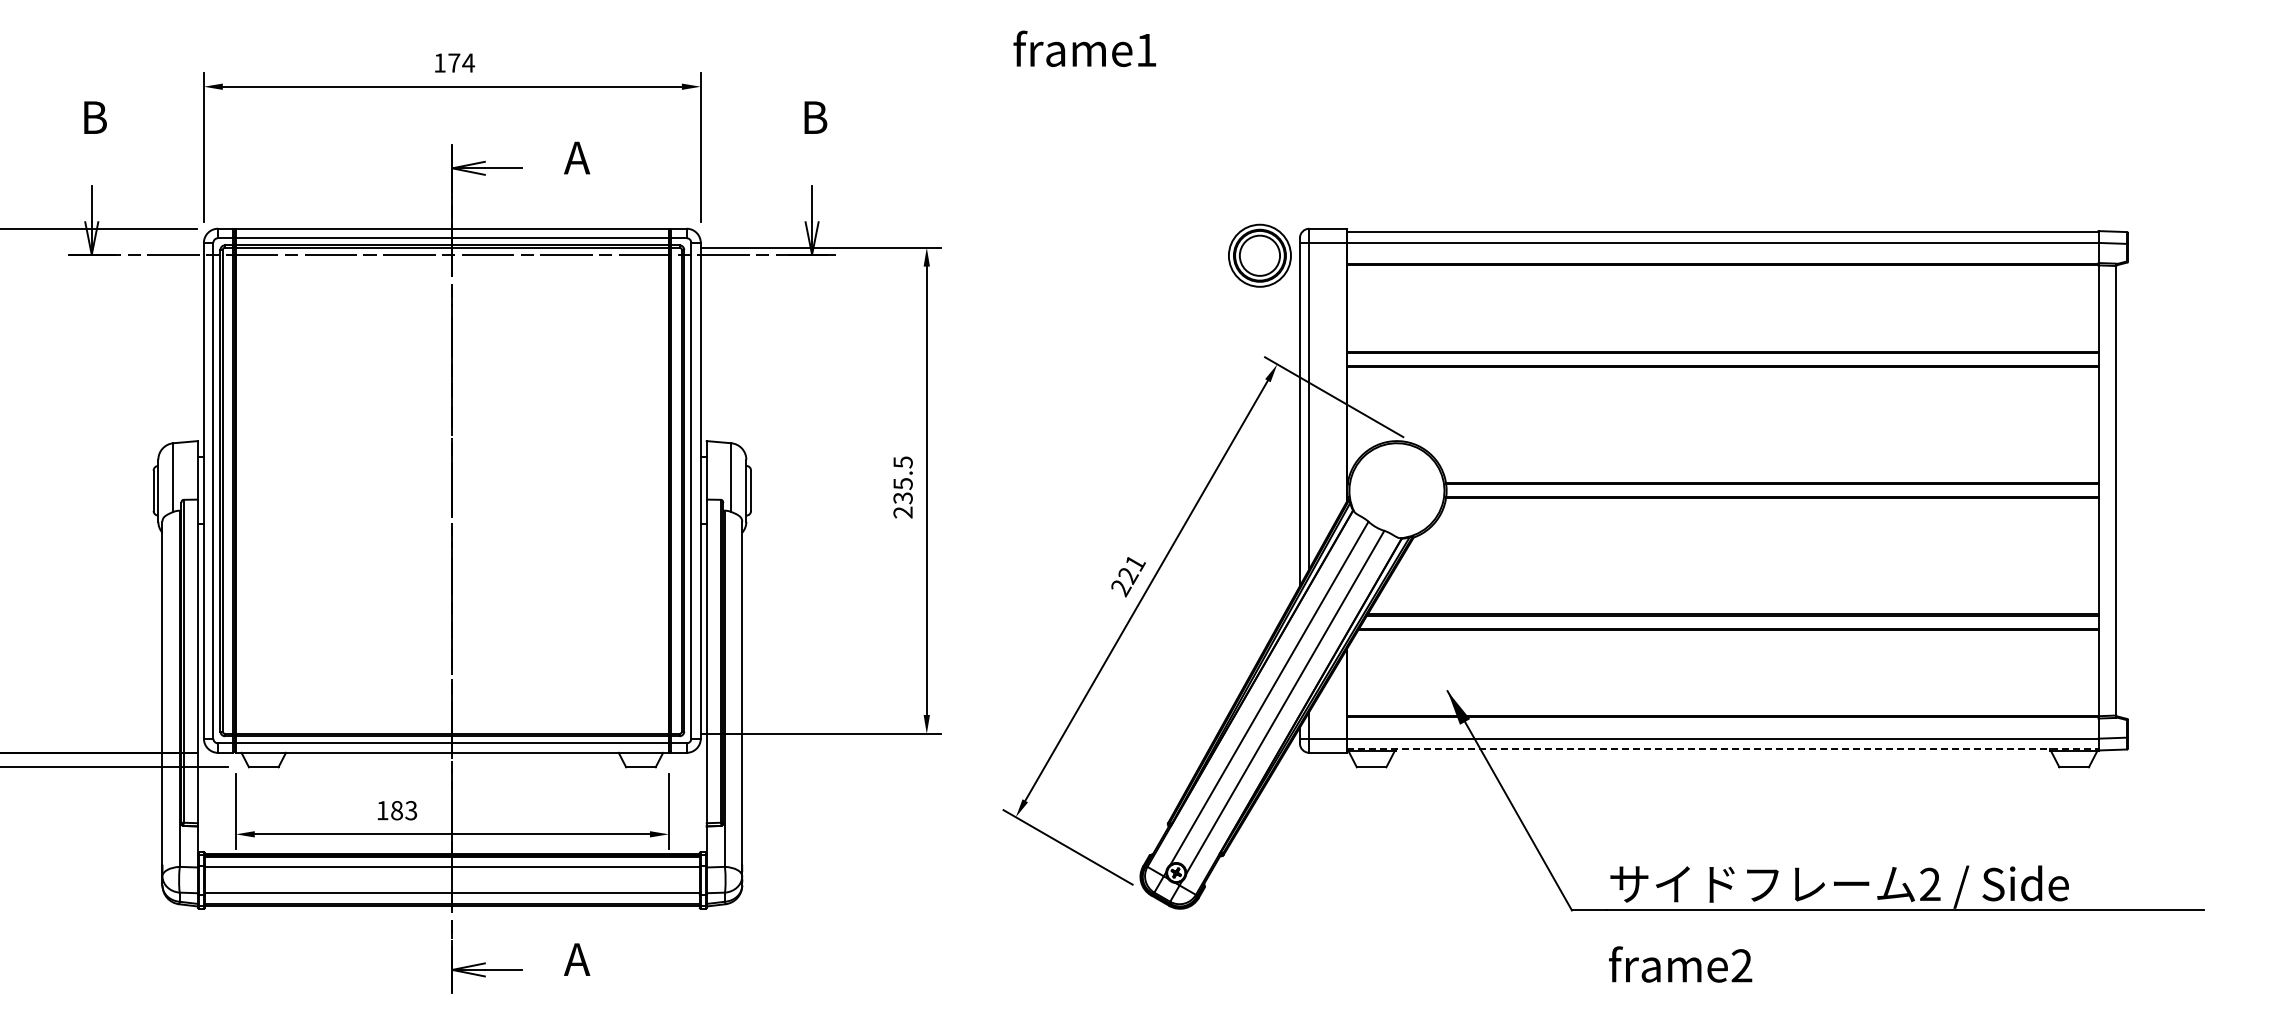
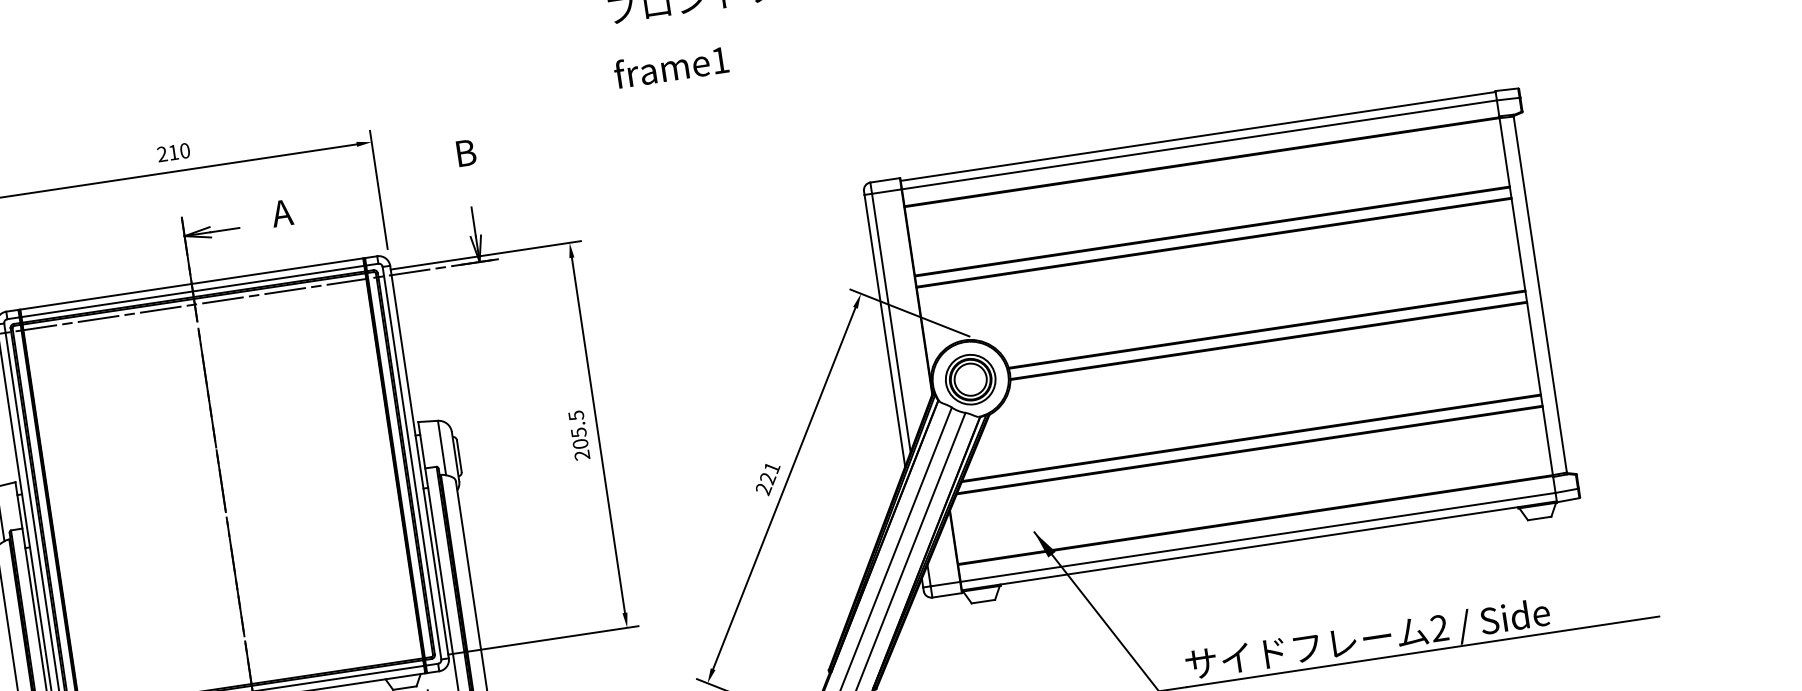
text: (454, 62) -> (173, 152), 174 -> 210
part: (1259, 255) -> (970, 379), moved
text: (902, 498) -> (580, 444), 235.5 -> 205.5
line: (1722, 749) -> (1259, 546), dashed -> solid

